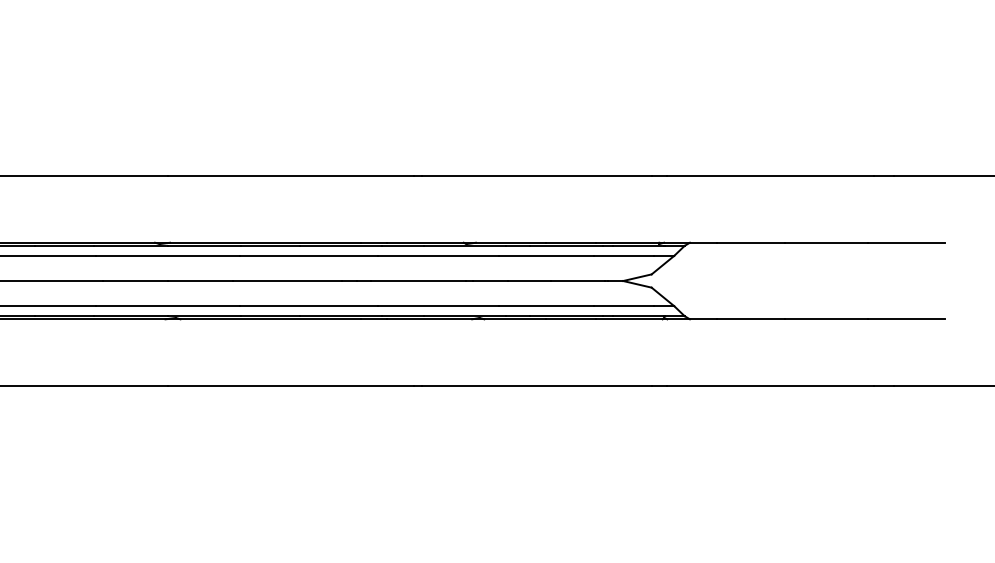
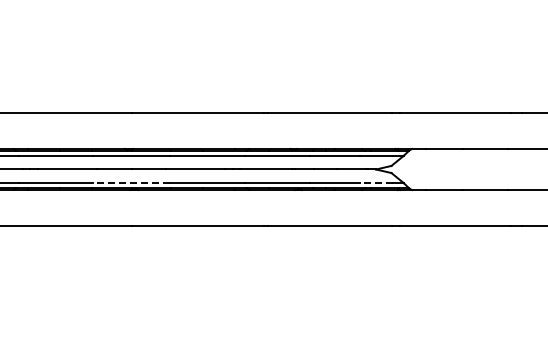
line: (167, 307) -> (131, 183), solid -> dashed
line: (623, 307) -> (376, 183), solid -> dashed

